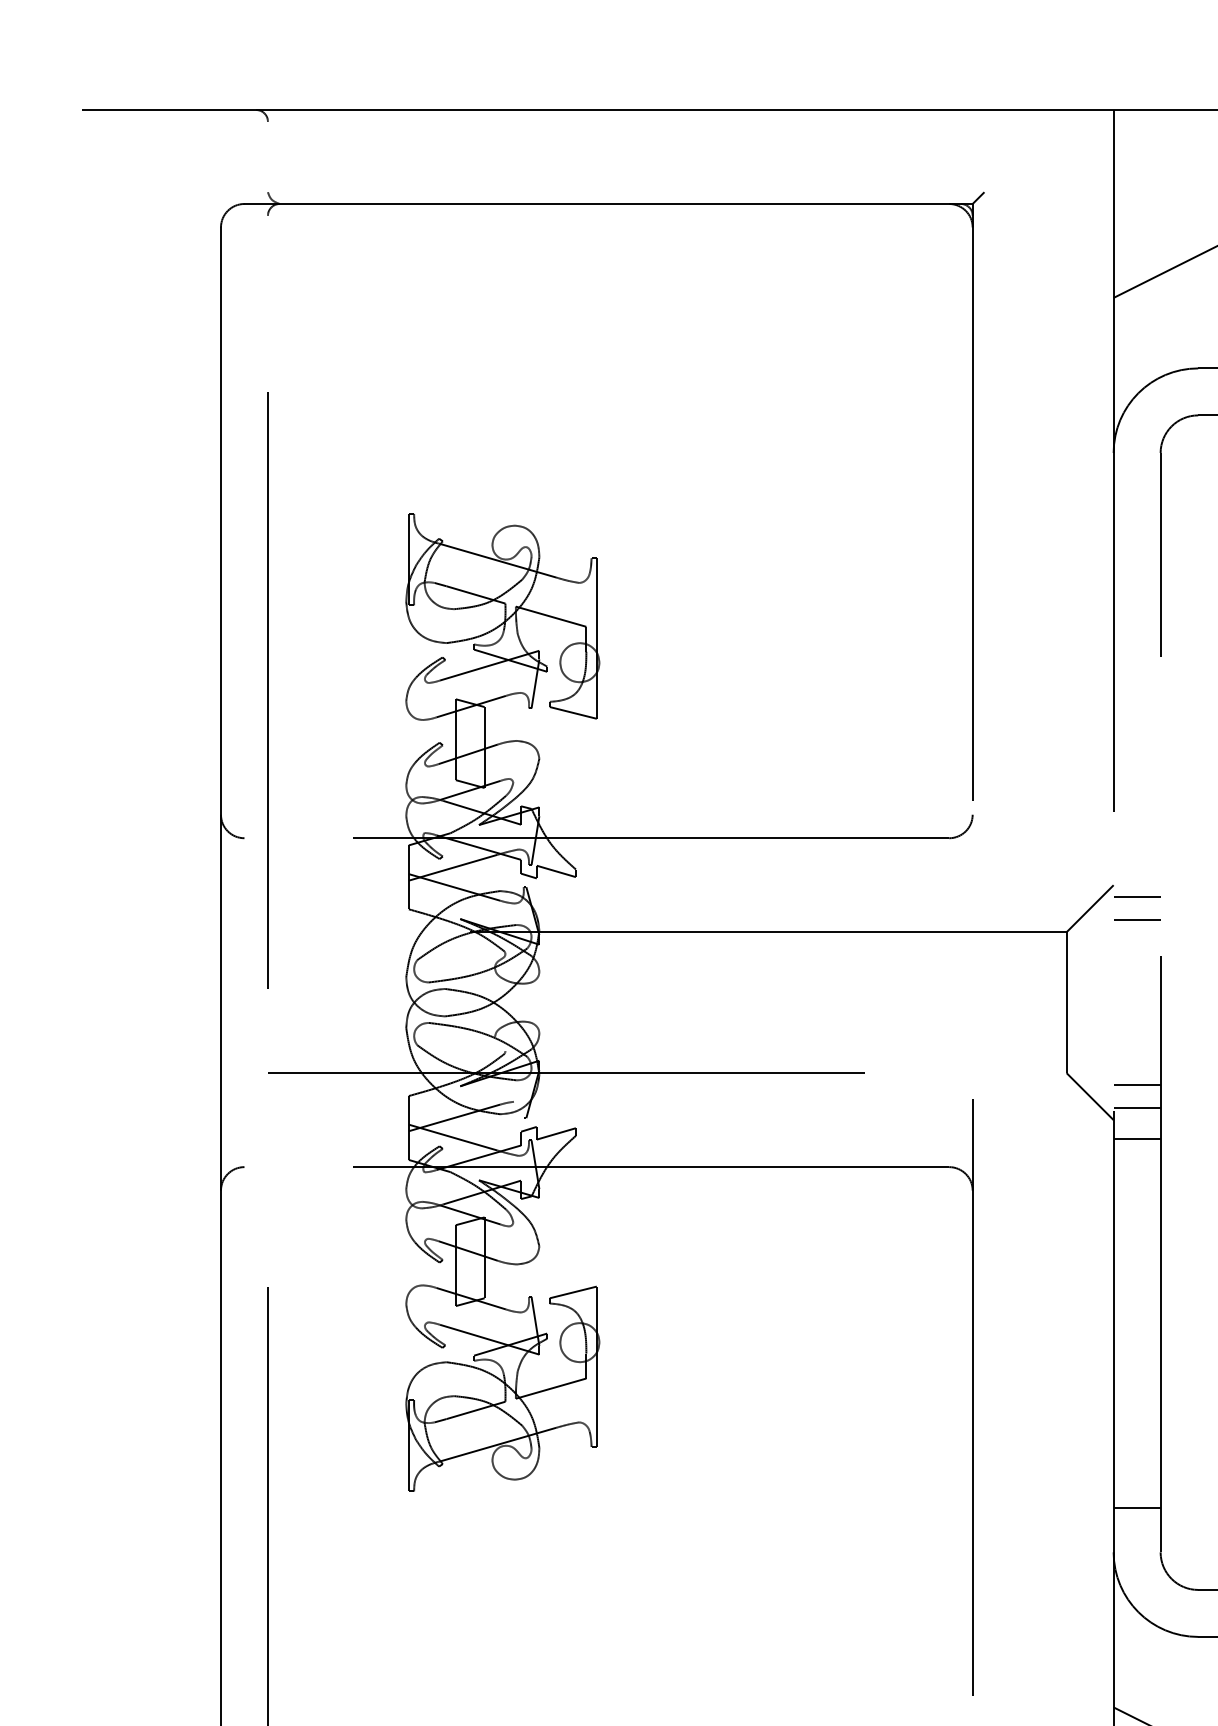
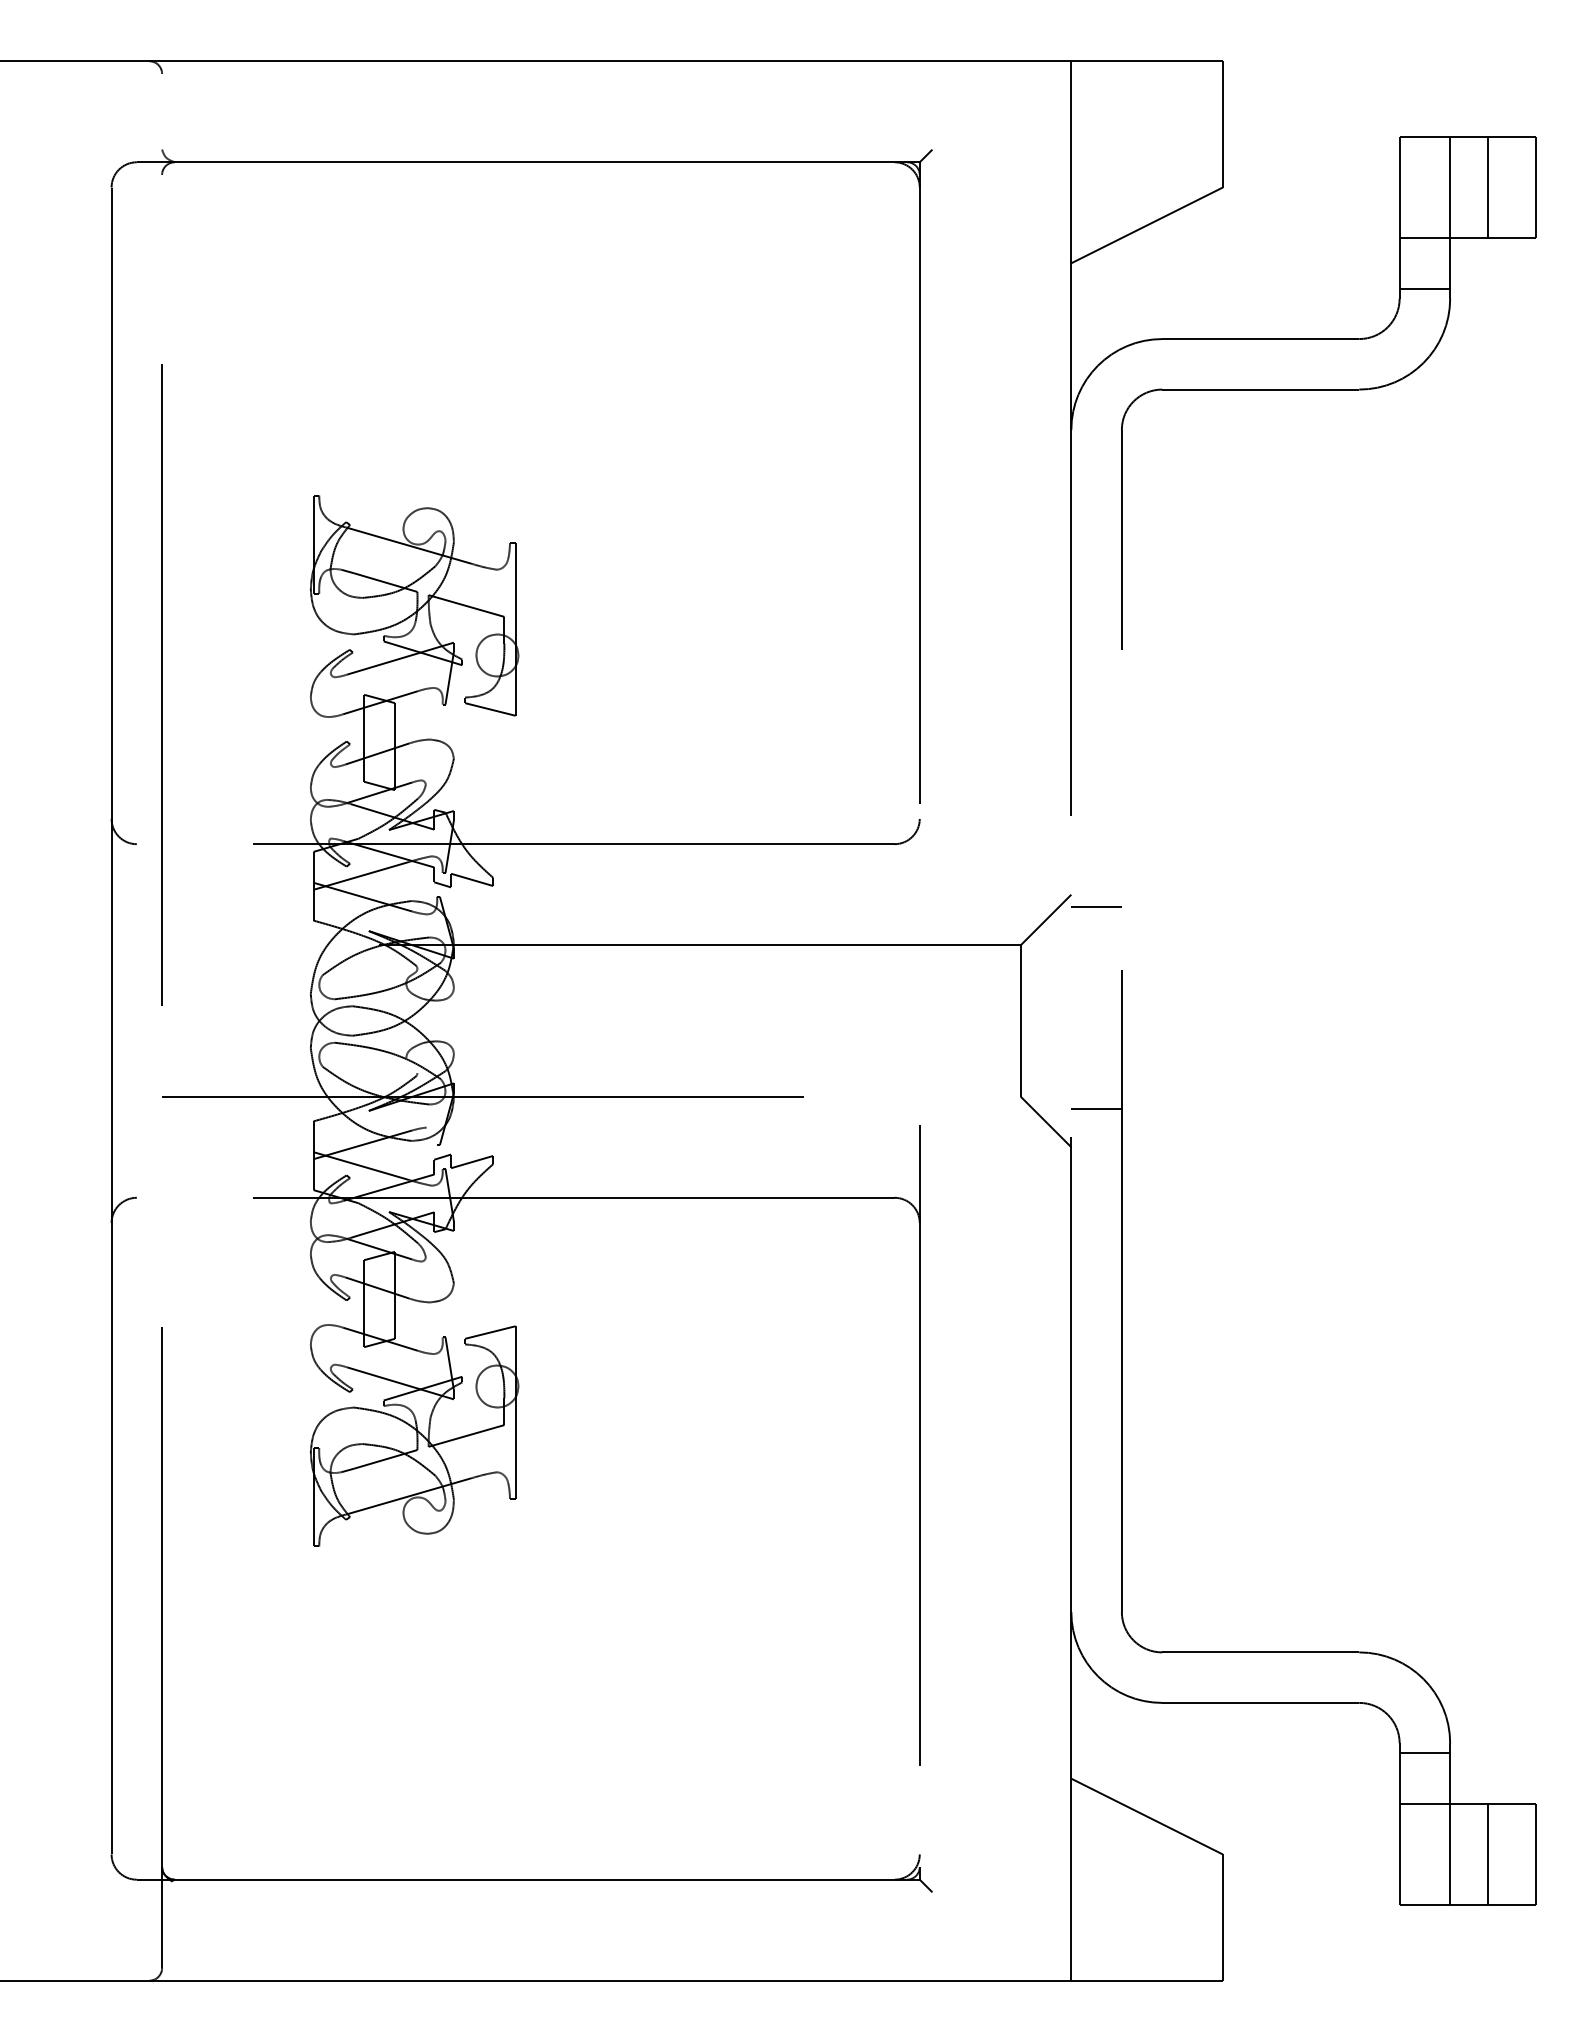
line: (1137, 920) -> (1096, 932), removed
line: (1137, 1108) -> (1096, 1134), removed
line: (1137, 1138) -> (1096, 1167), removed
line: (1137, 1508) -> (1096, 1564), removed

